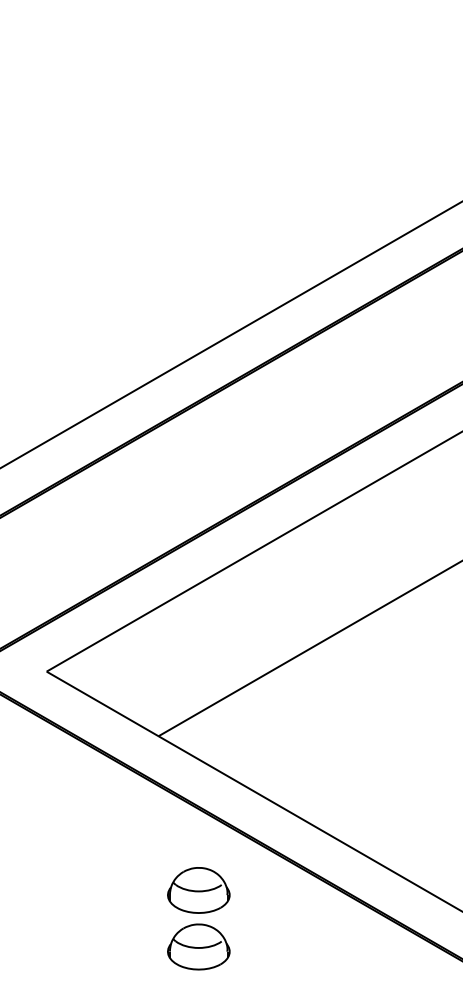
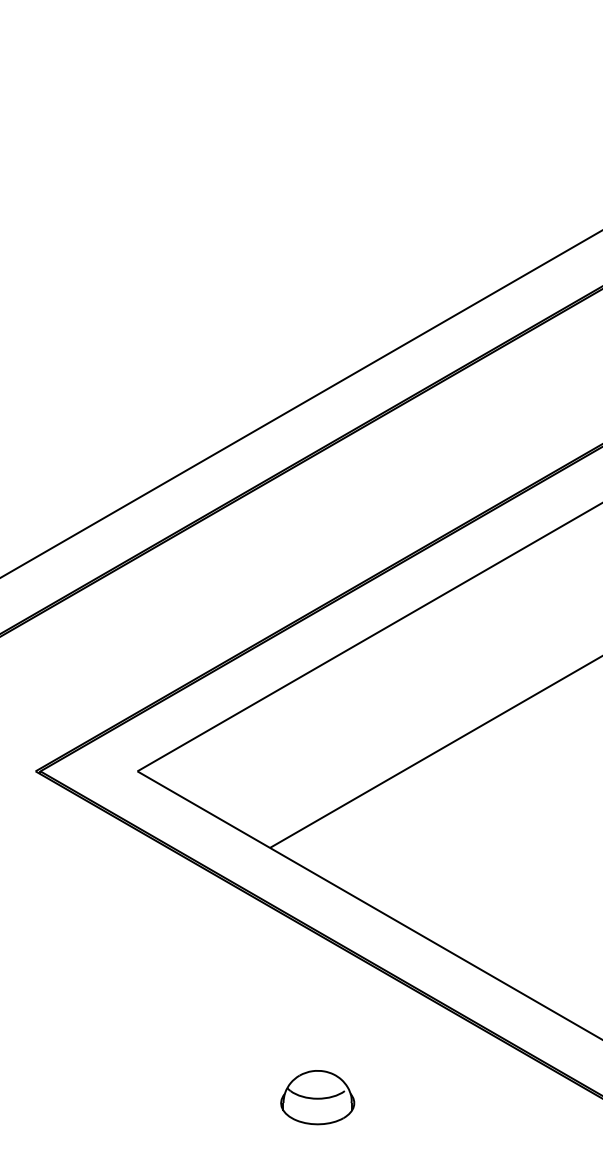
part: (198, 890) -> (317, 1030), removed

